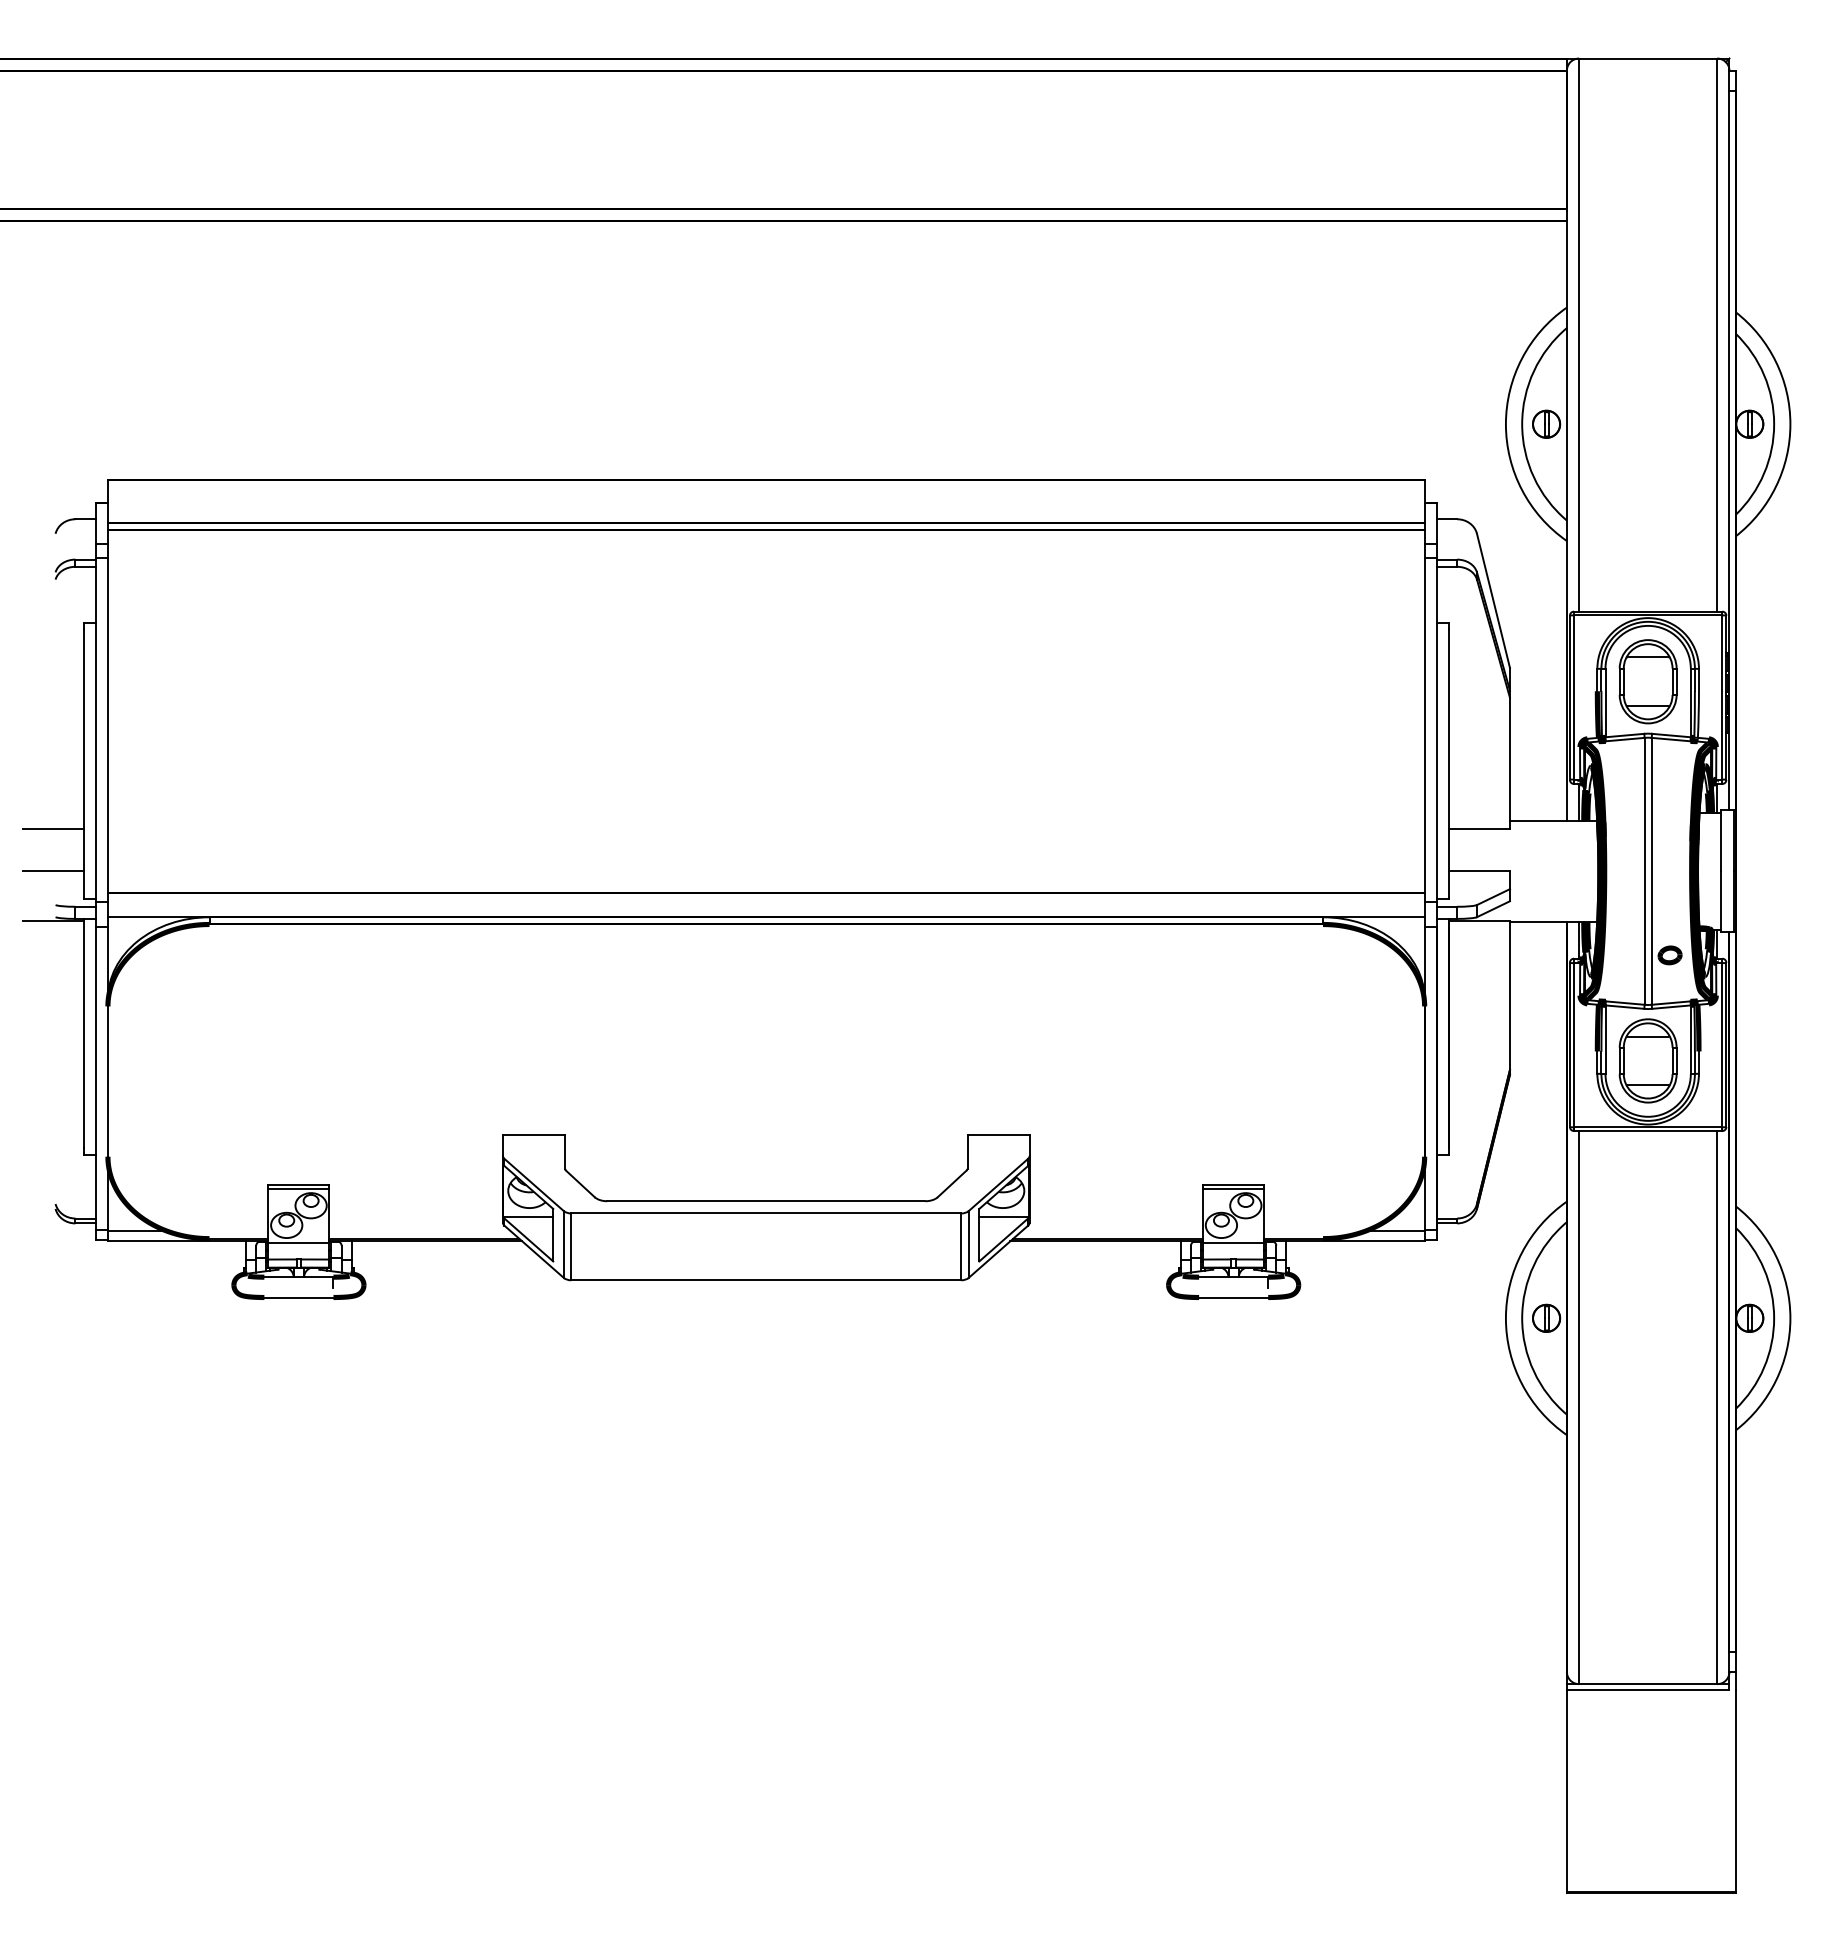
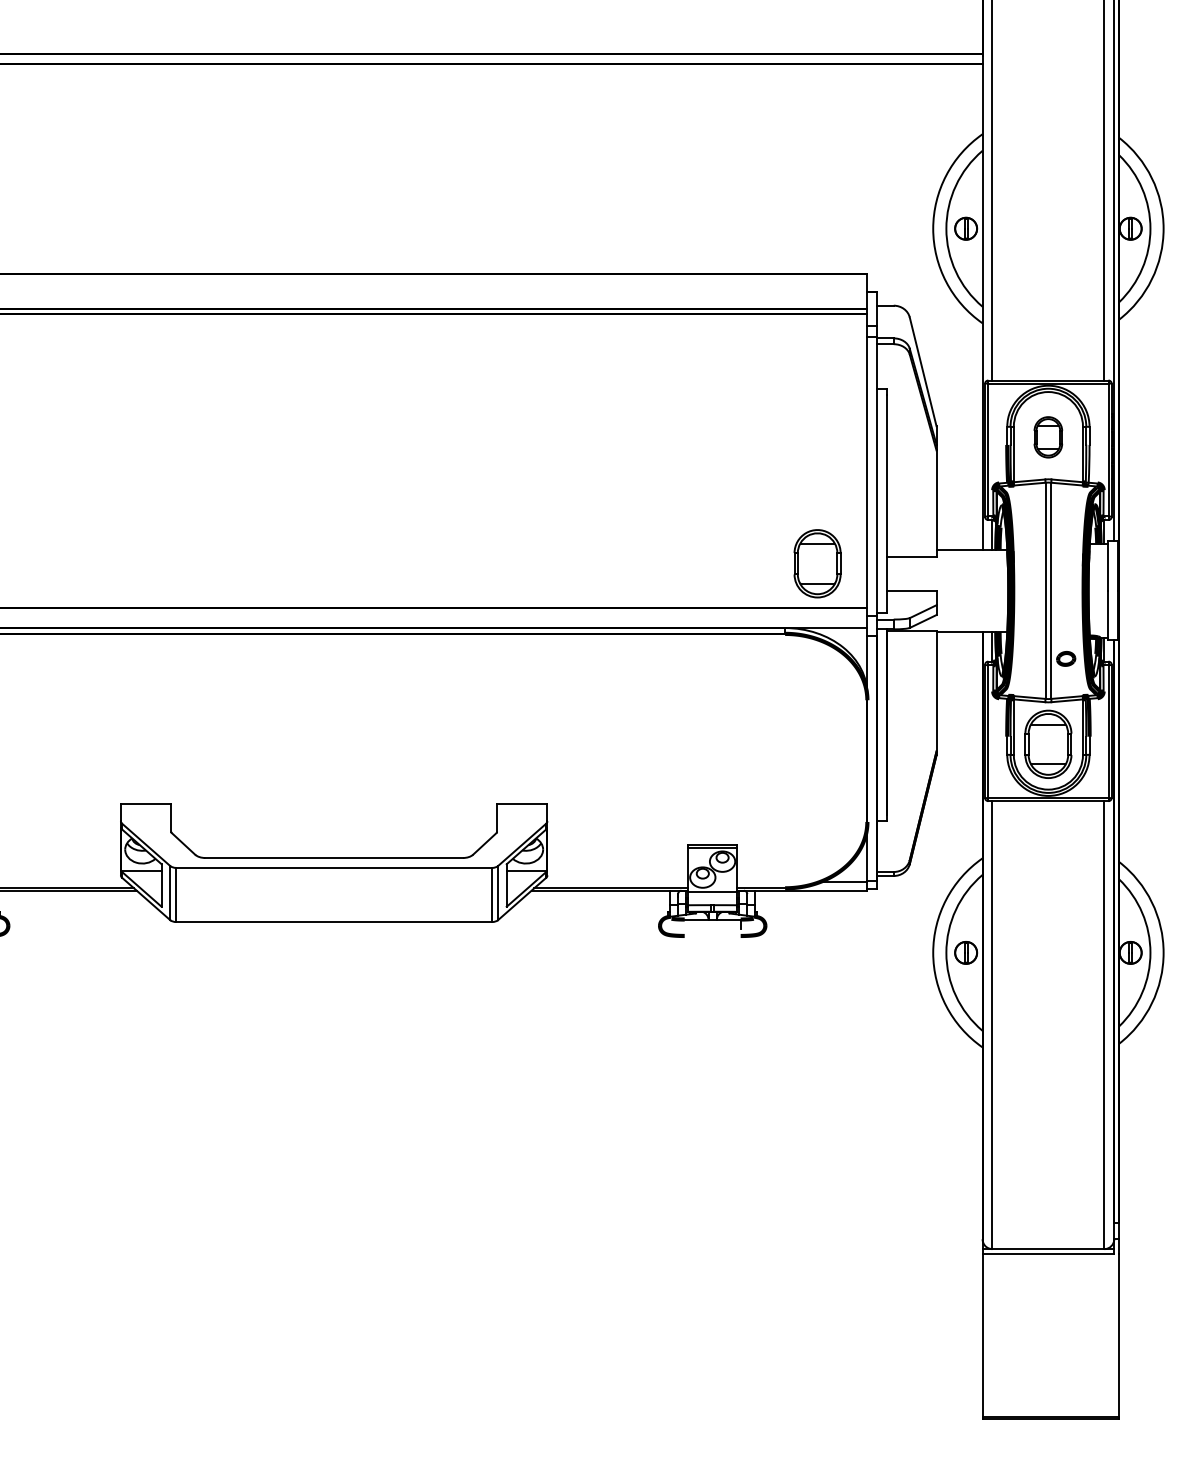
part: (1647, 681) -> (1047, 437), size x0.6
part: (1362, 837) -> (817, 563), added
line: (1233, 1297) -> (712, 935), removed

